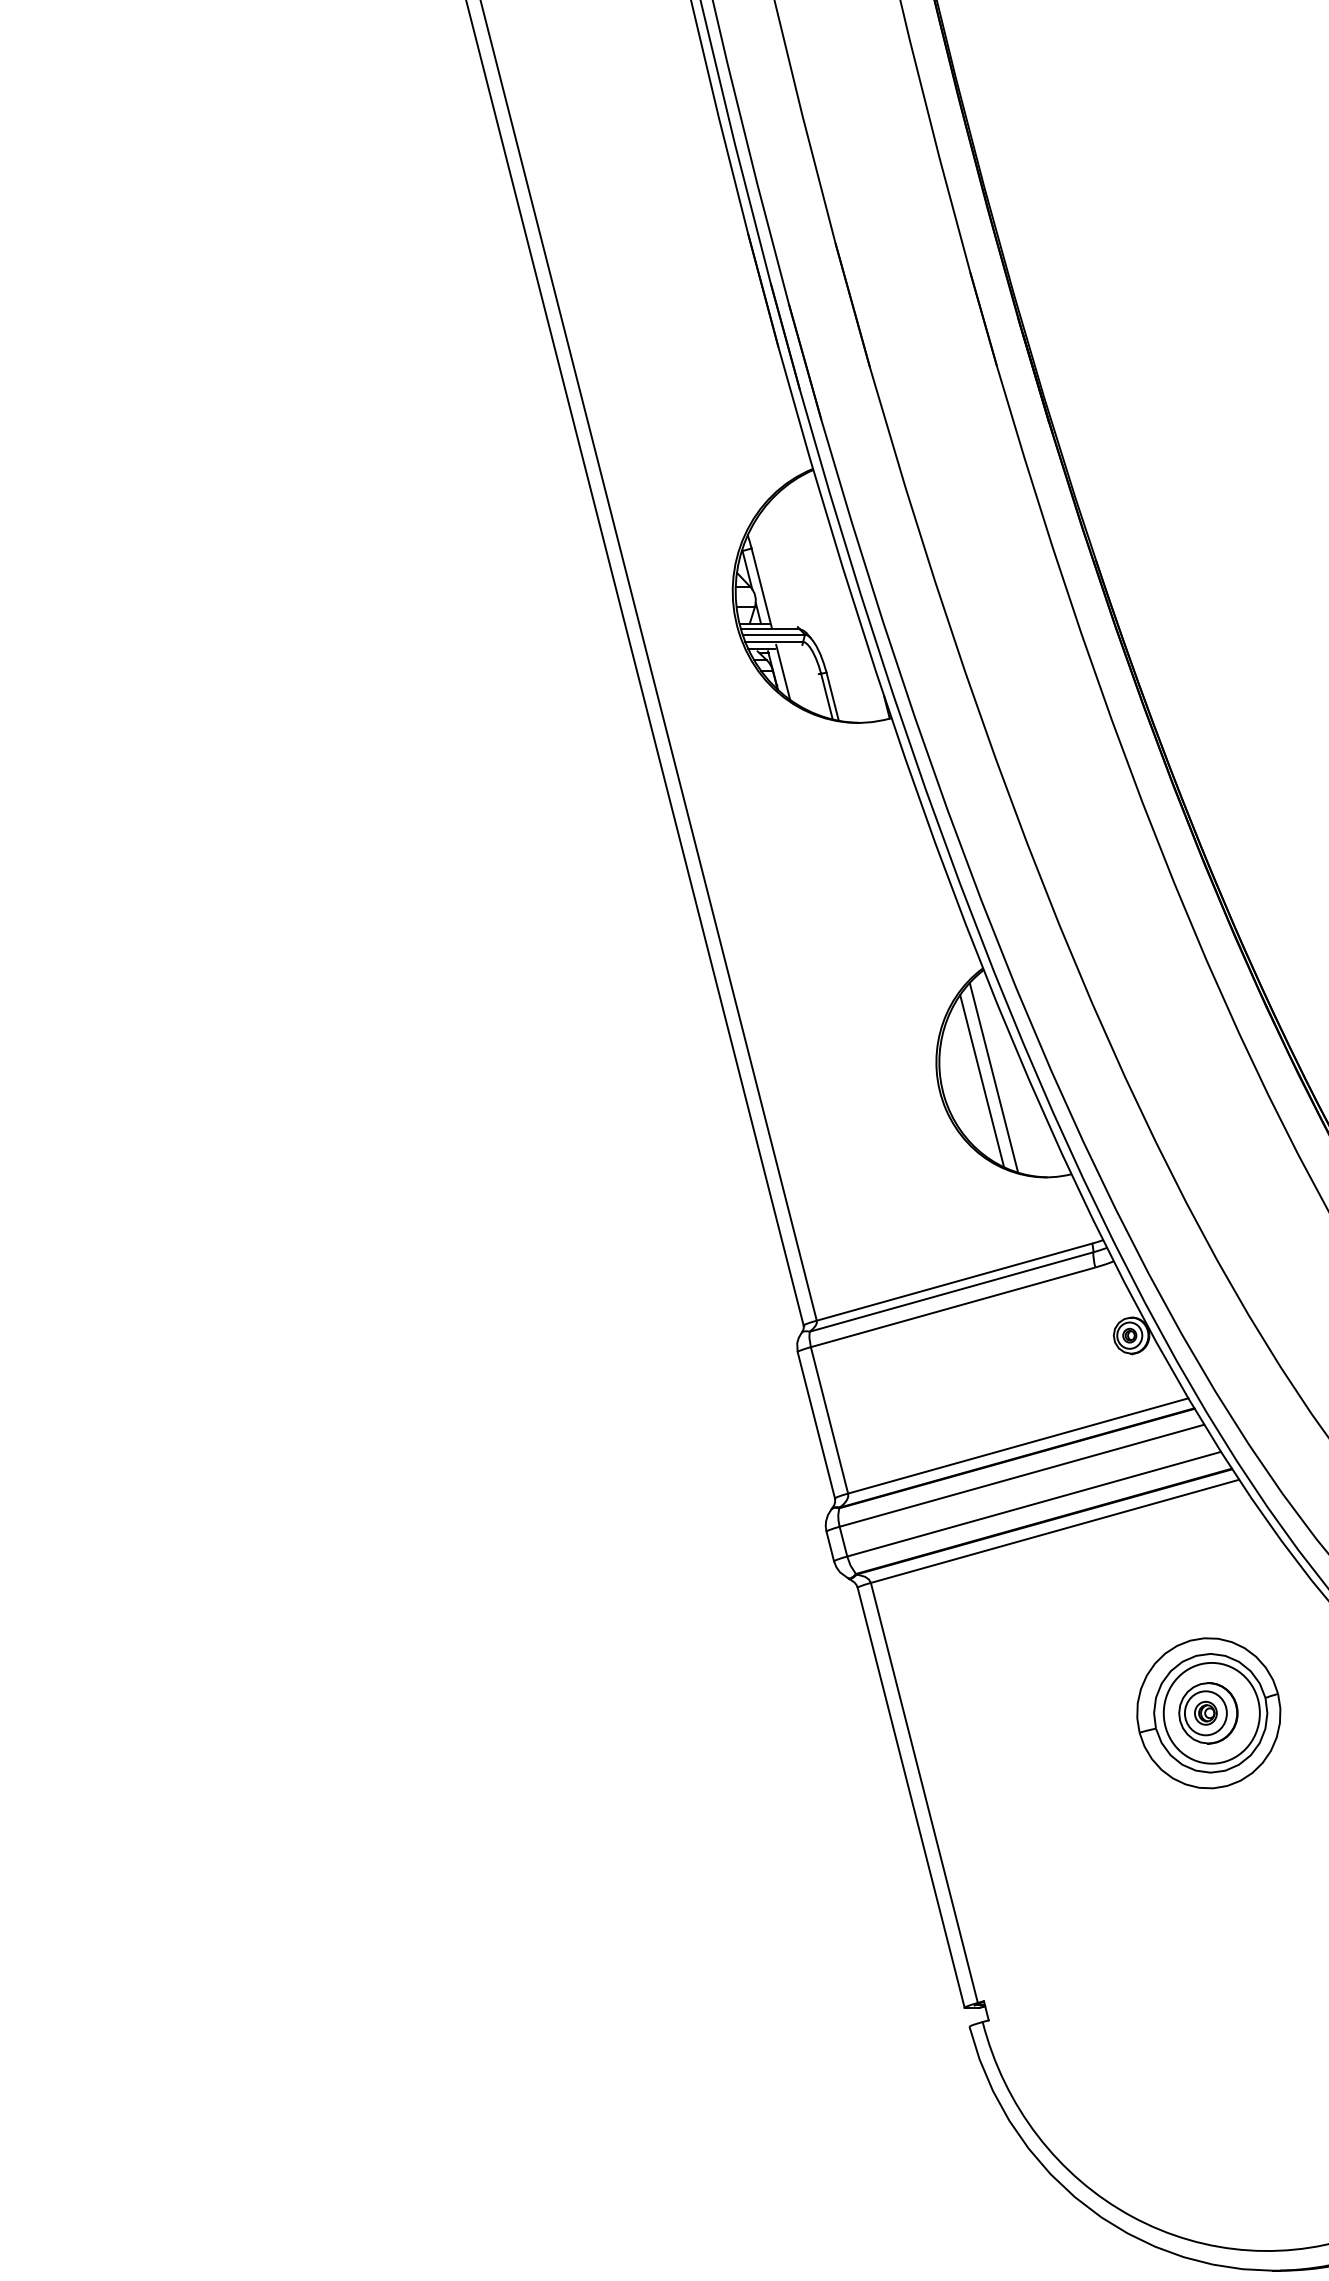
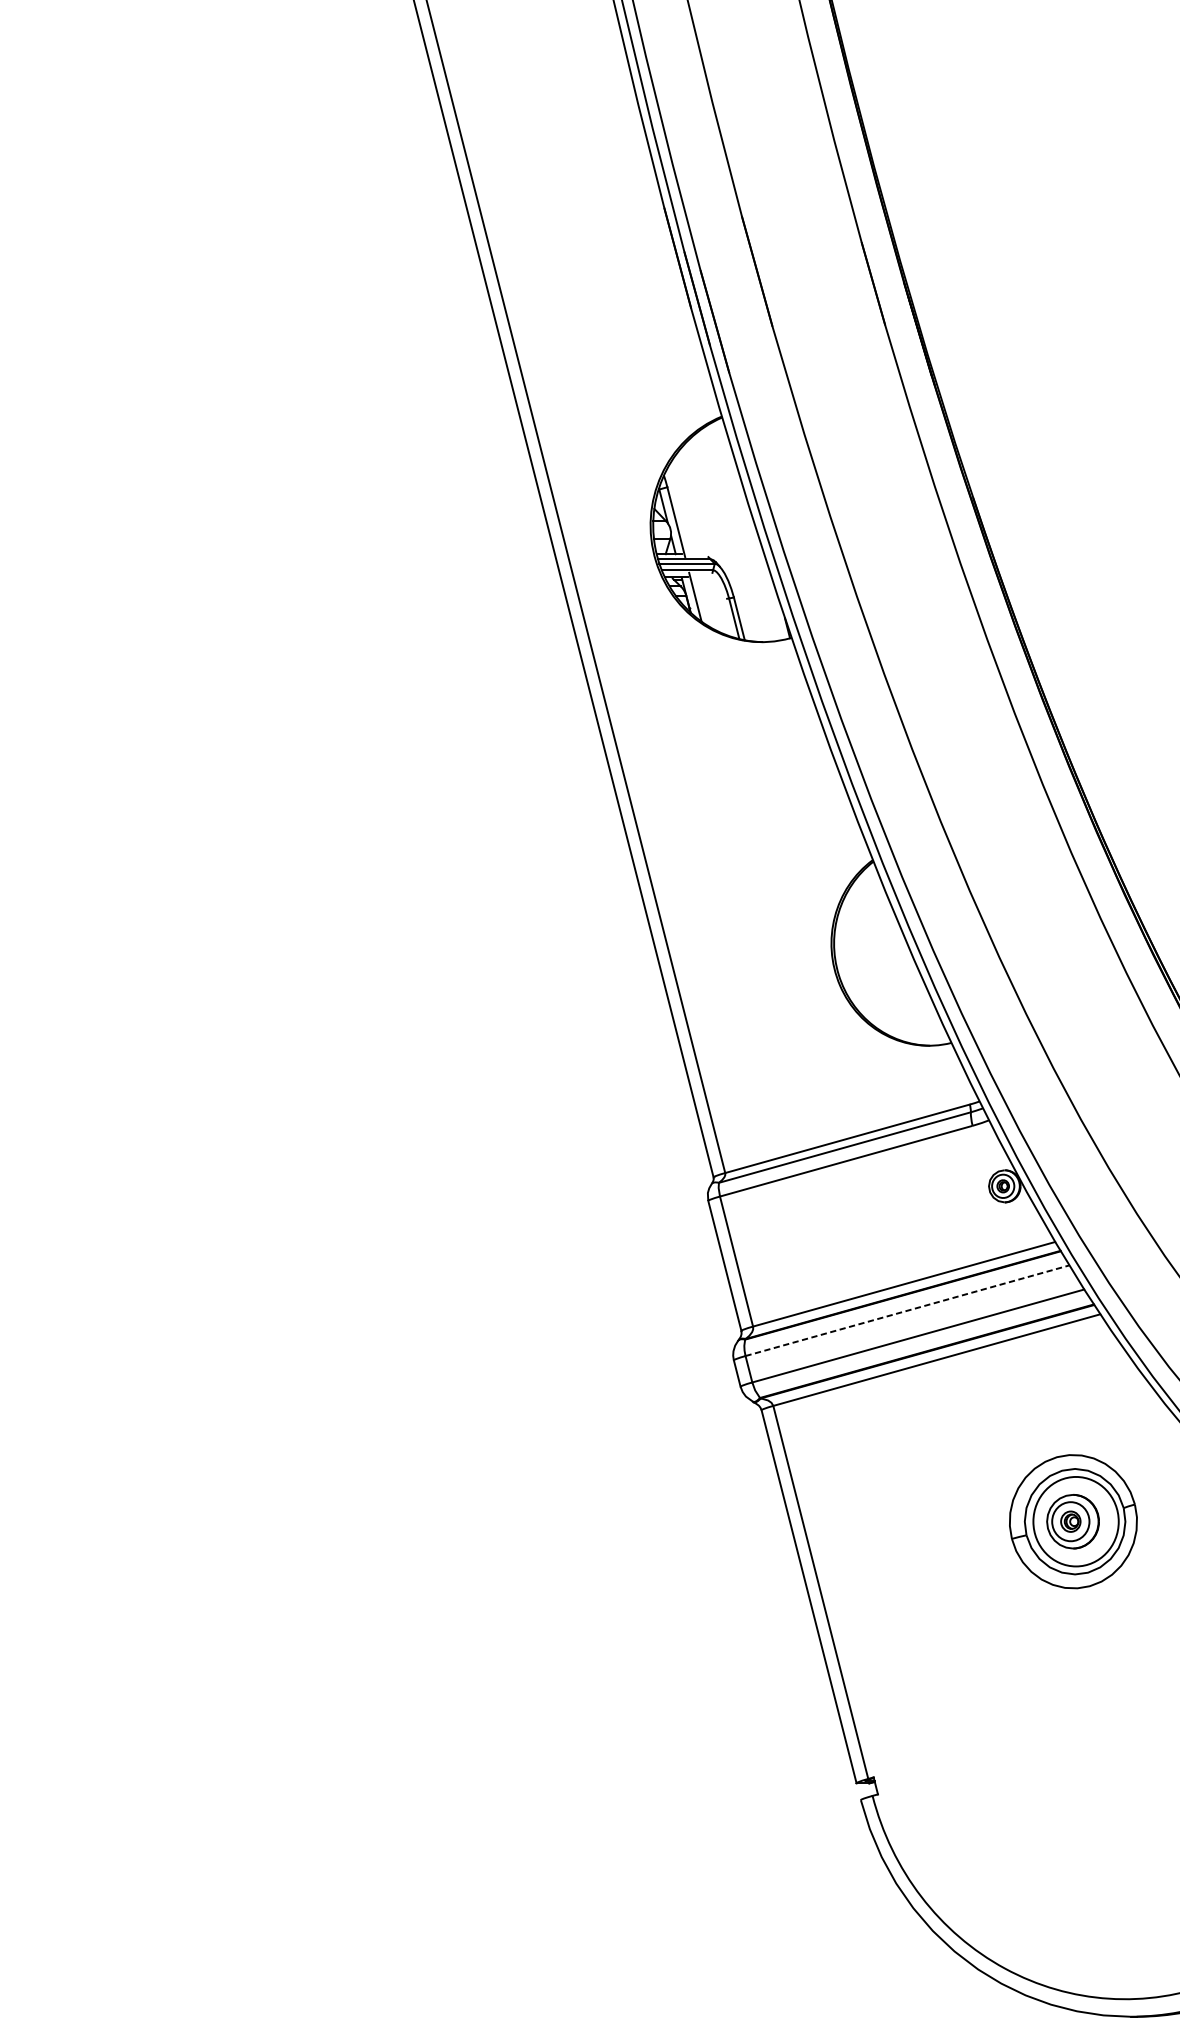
line: (993, 1077) -> (882, 957), removed
line: (982, 1081) -> (872, 960), removed
line: (1022, 1475) -> (907, 1310), solid -> dashed

